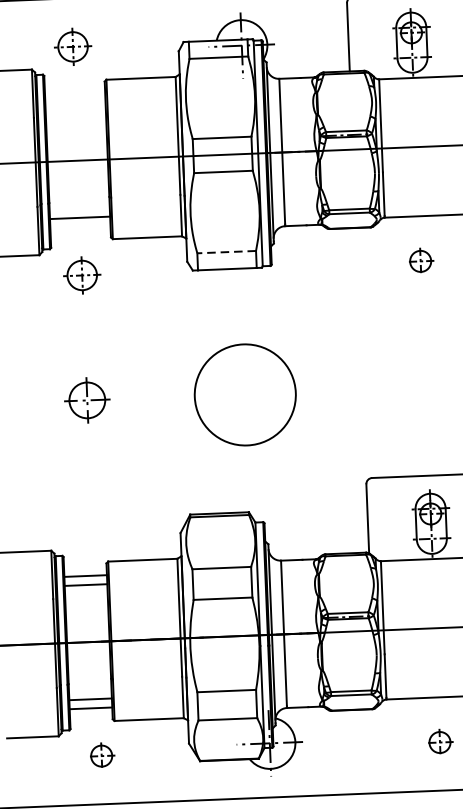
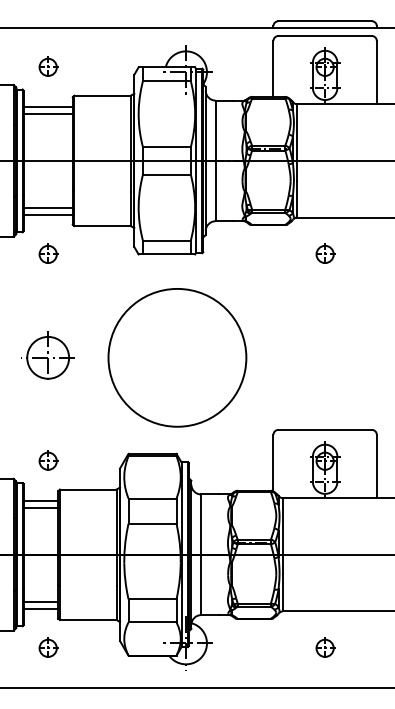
part: (73, 45) -> (48, 66), size x0.71
line: (74, 94) -> (47, 106), added
line: (74, 104) -> (47, 114), added
line: (79, 227) -> (47, 215), added
line: (226, 252) -> (166, 240), dashed -> solid
part: (82, 273) -> (48, 253), size x0.71
circle: (245, 394) -> (177, 357), size x1.67
part: (86, 398) -> (47, 355), size x1.43
part: (92, 526) -> (48, 460), added

